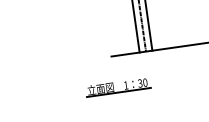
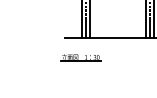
part: (117, 86) -> (80, 57), moved

